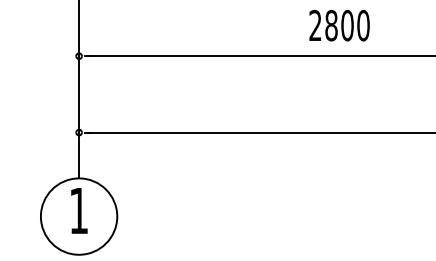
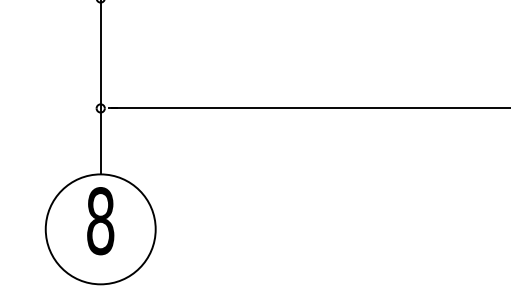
text: (78, 210) -> (99, 220), 1 -> 8

